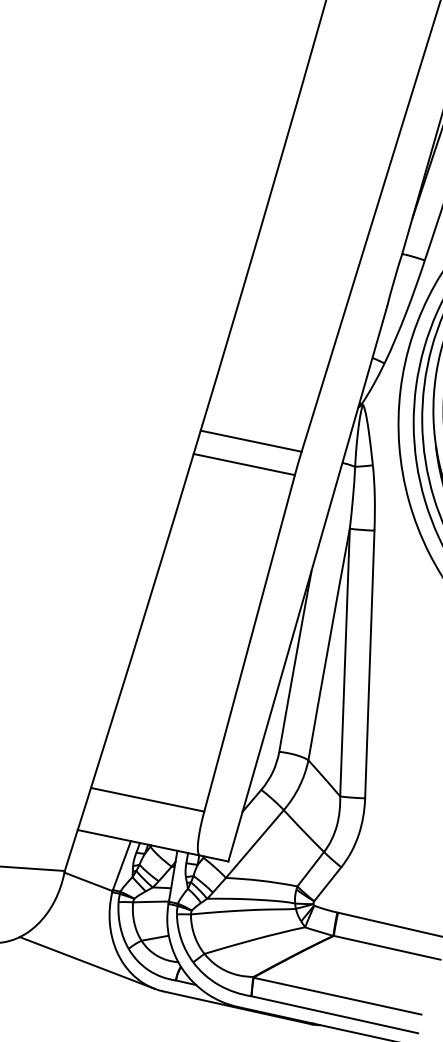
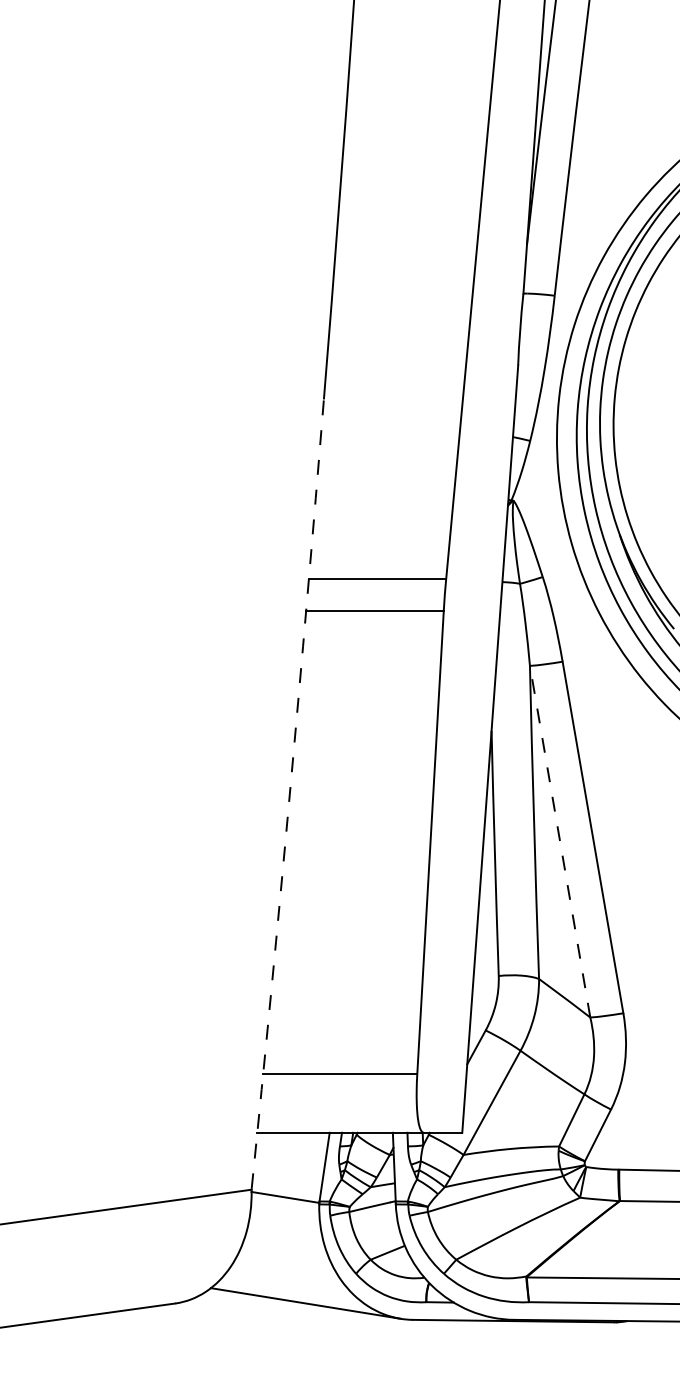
arc: (153, 586) -> (289, 794), solid -> dashed
line: (345, 662) -> (560, 841), solid -> dashed

